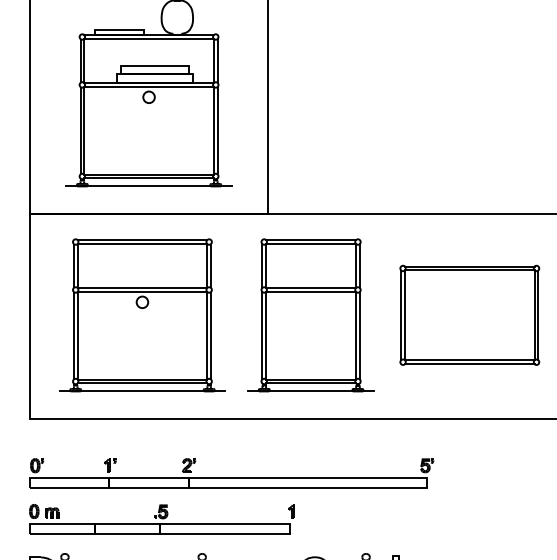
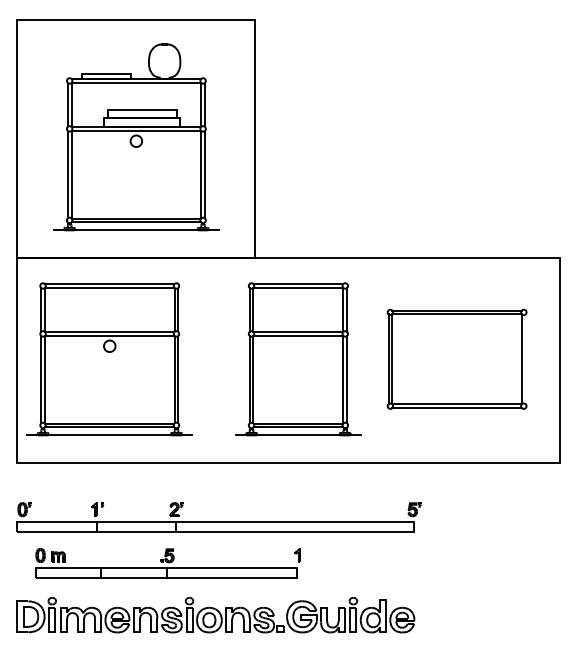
part: (142, 315) -> (109, 359), moved
line: (538, 315) -> (525, 359), removed
part: (161, 518) -> (167, 562), moved

